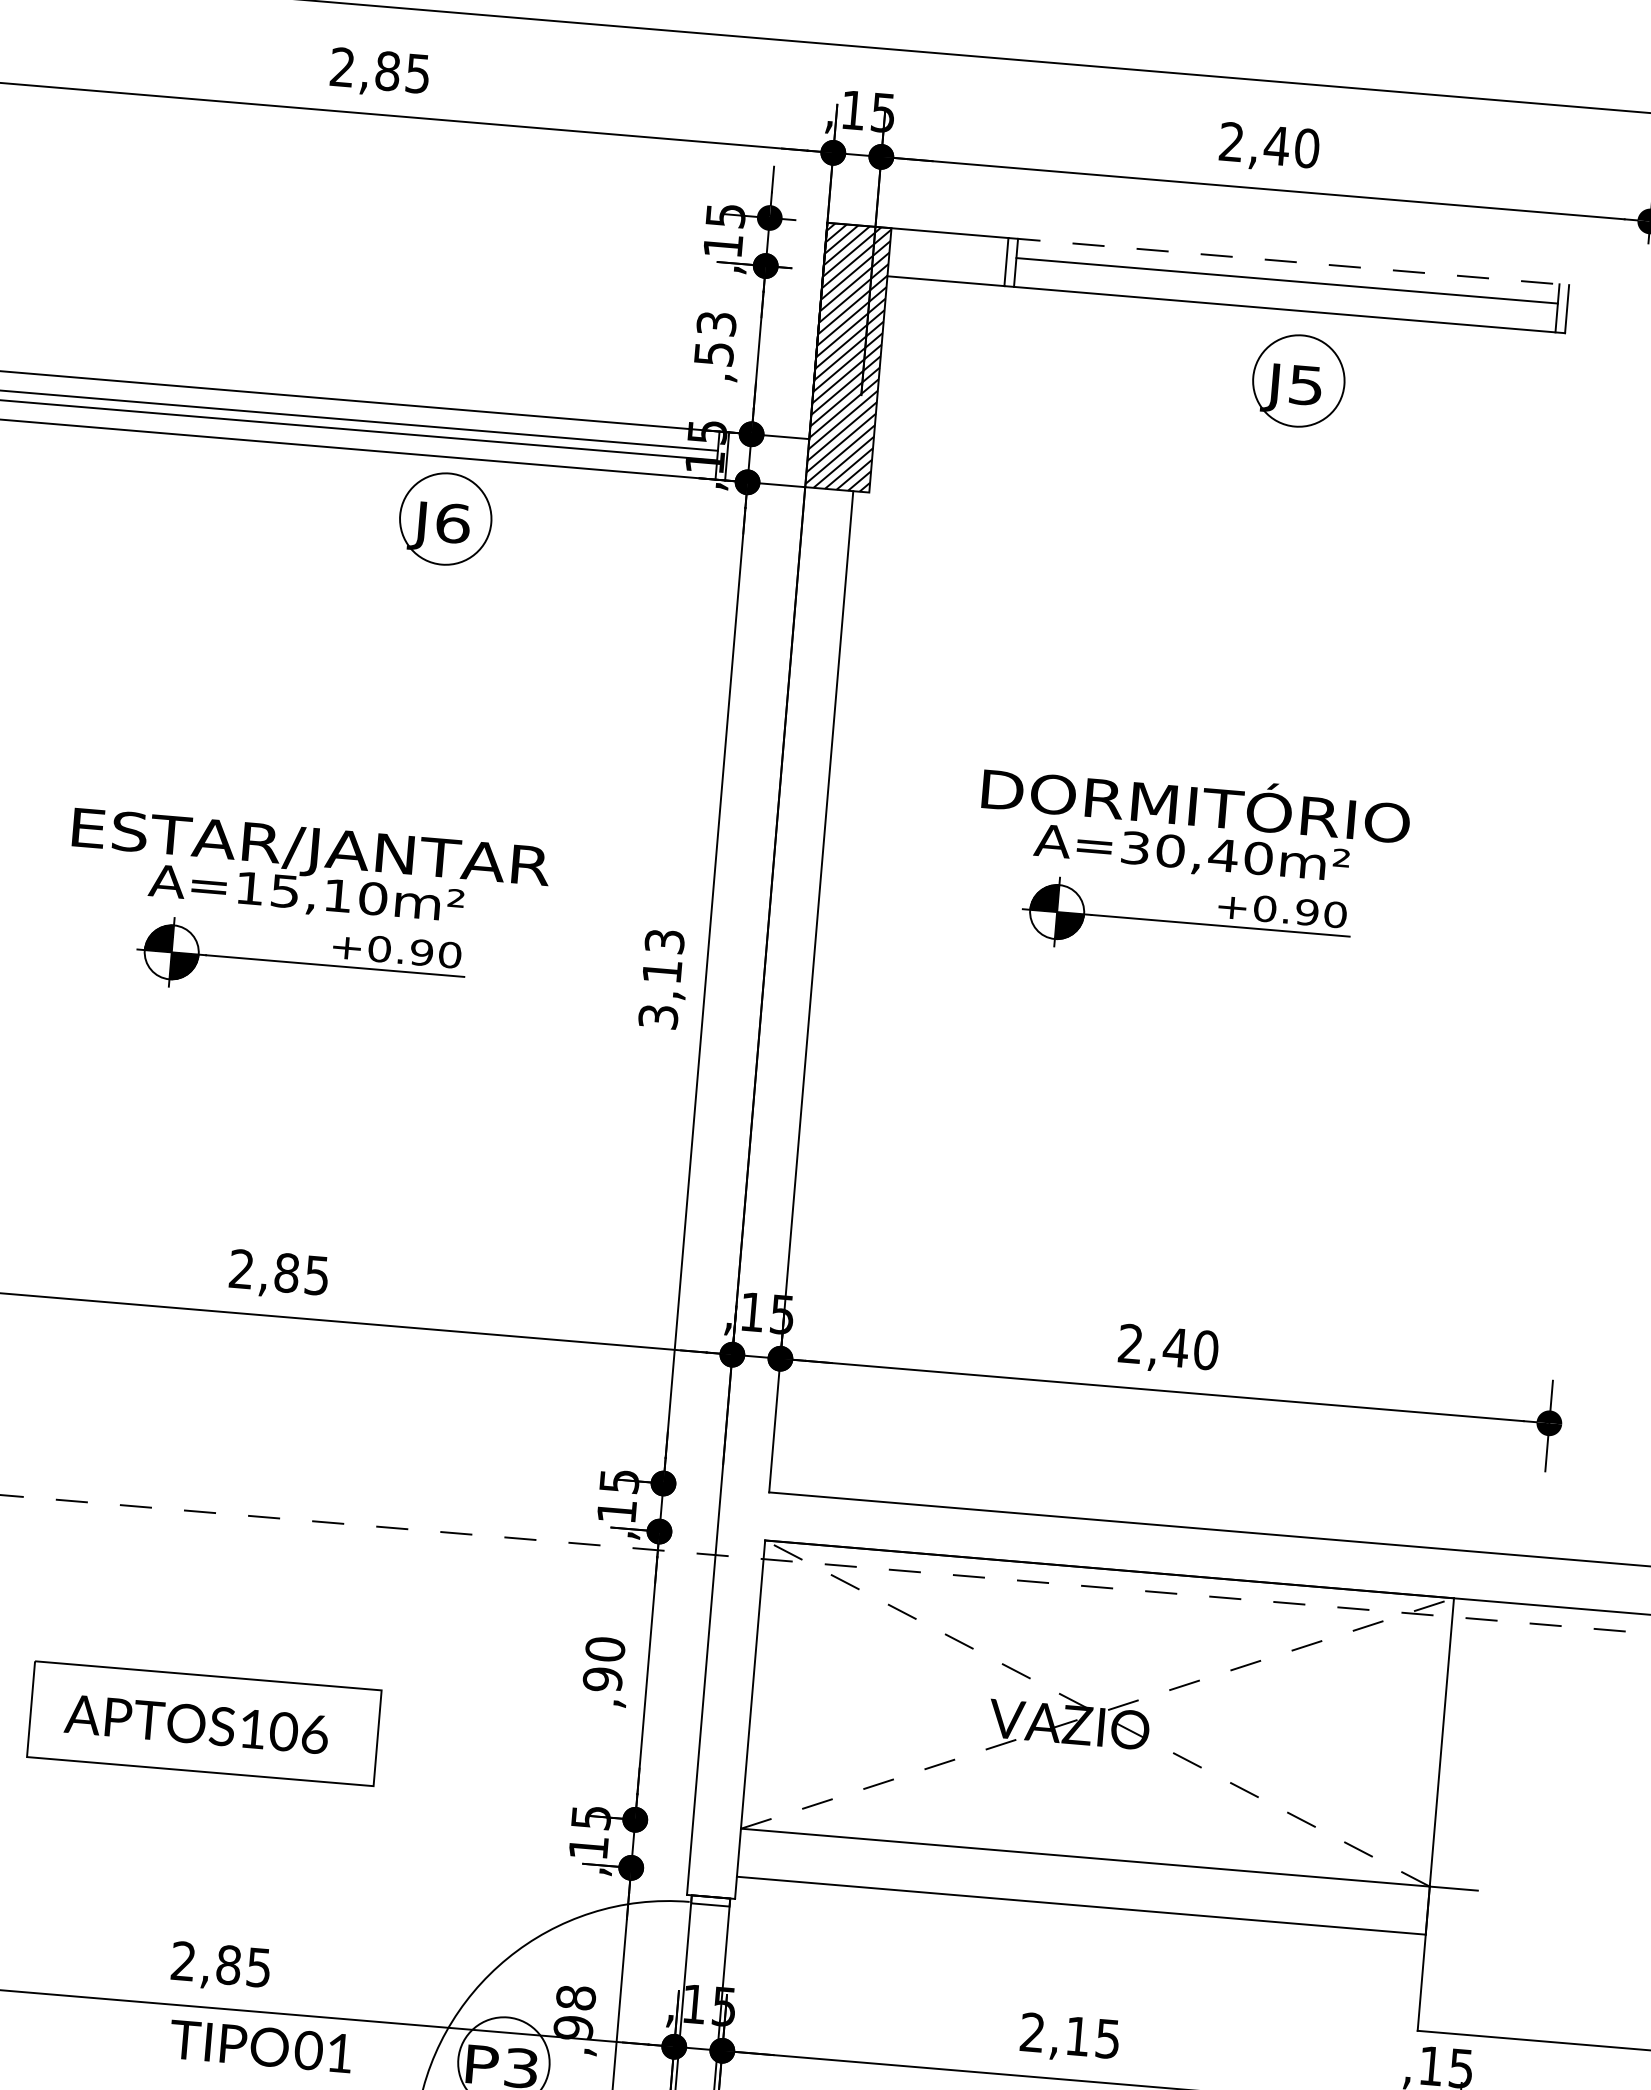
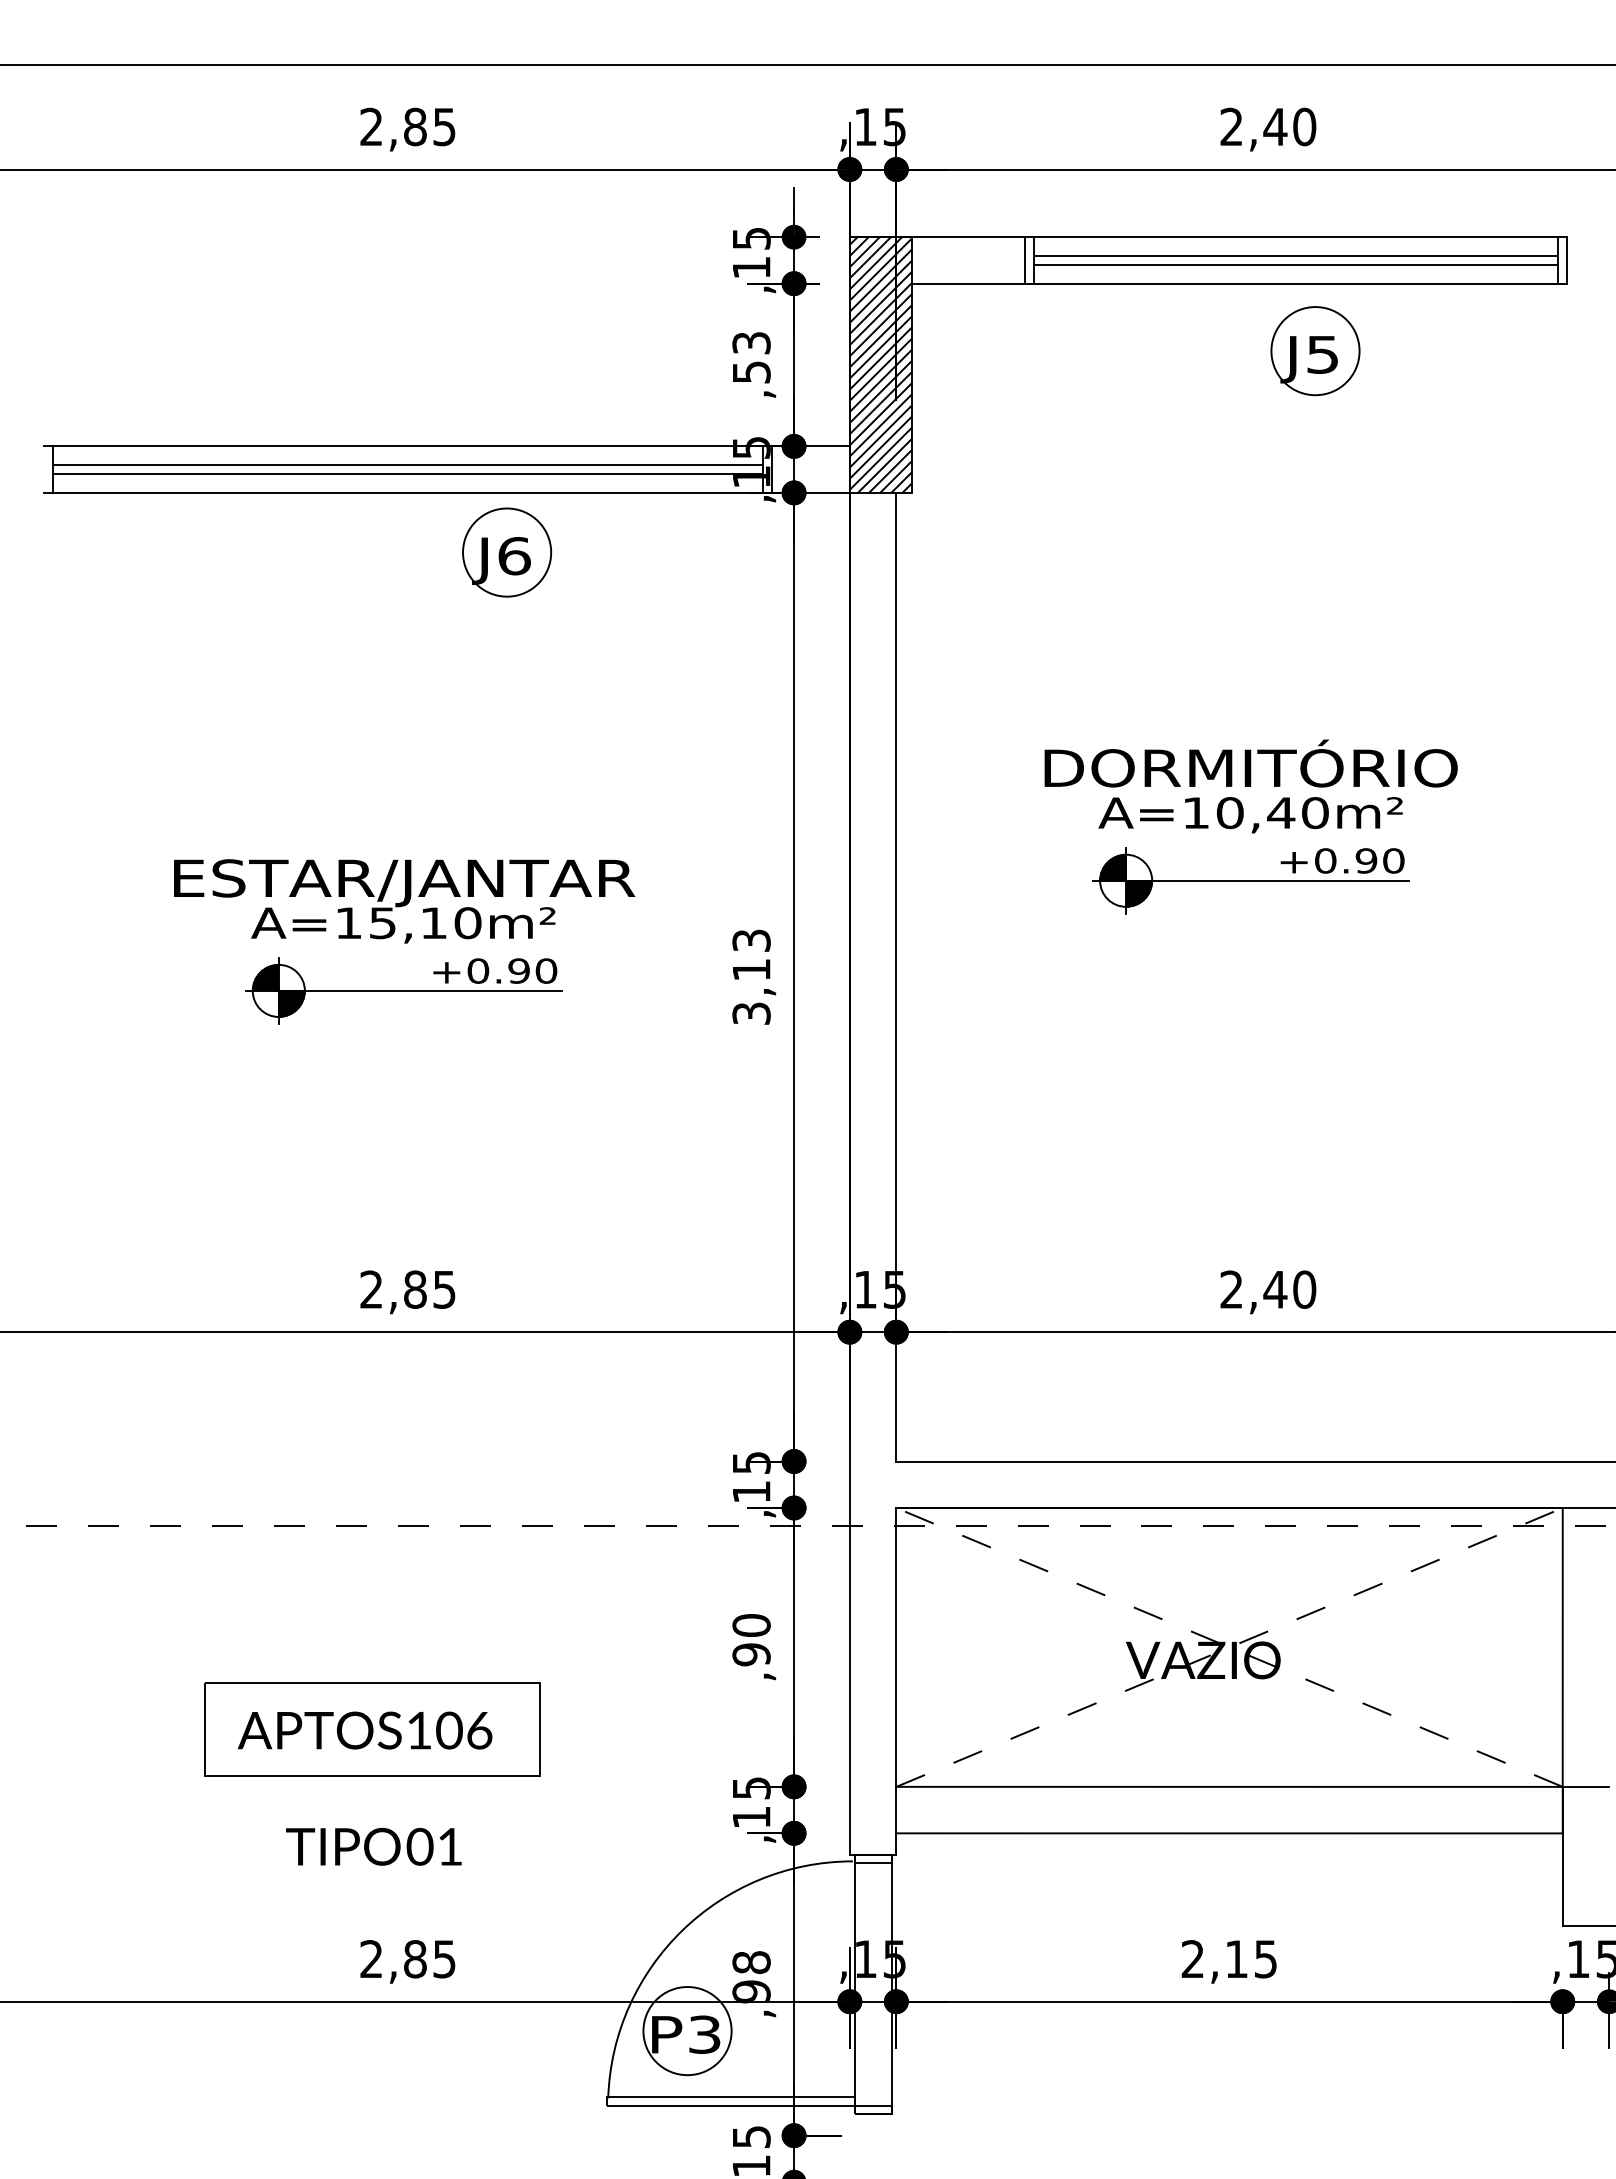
line: (1289, 261) -> (1296, 237), dashed -> solid
line: (1286, 290) -> (1296, 265), added
text: (1134, 848) -> (1195, 813), A=30,40m² -> A=10,40m²
text: (260, 2046) -> (373, 1846), moved

